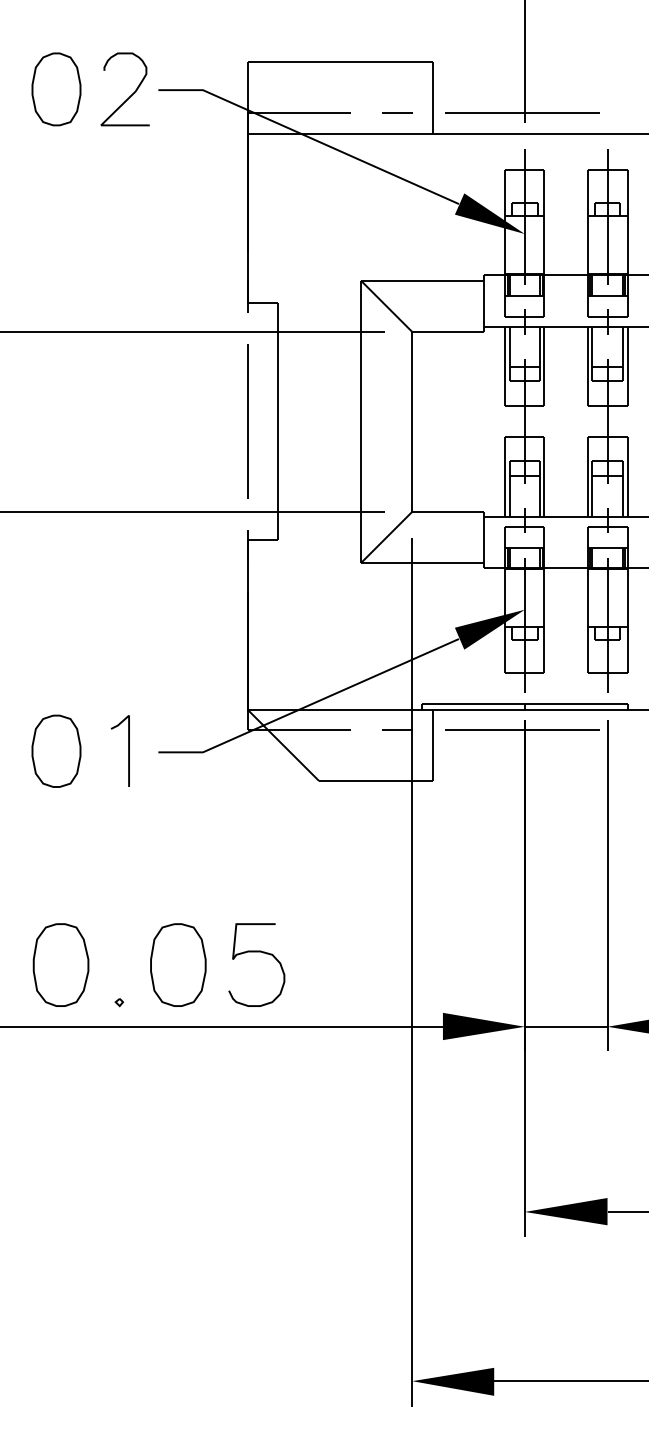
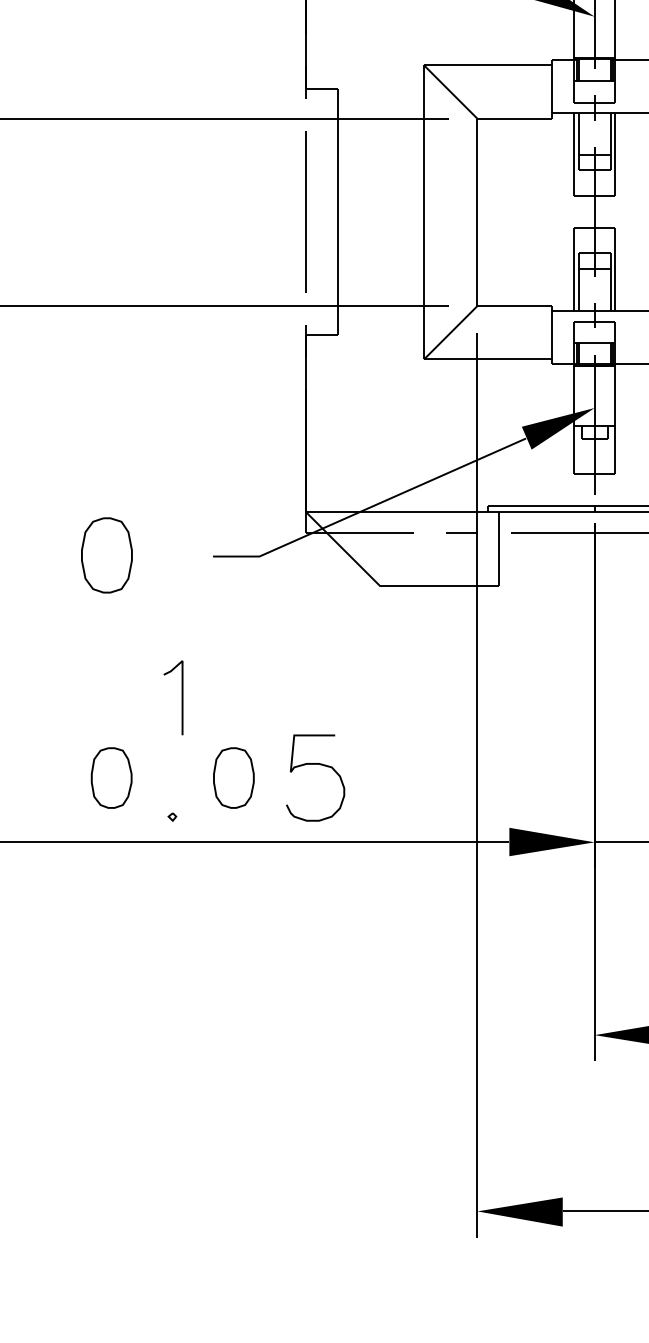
line: (128, 750) -> (181, 697), moved
part: (60, 964) -> (111, 777), size x0.7
part: (178, 964) -> (234, 777), size x0.7

